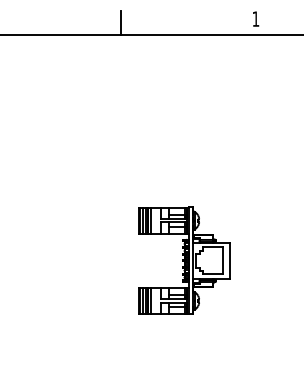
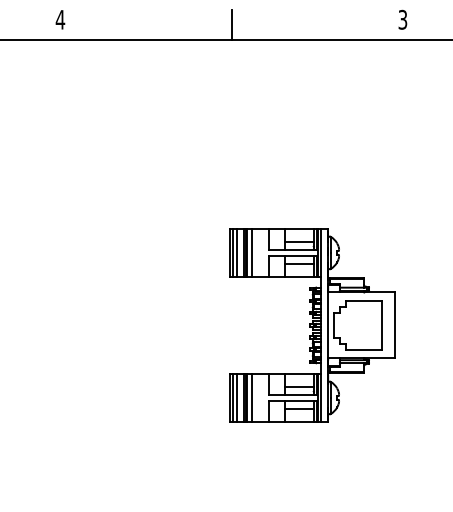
text: (255, 18) -> (402, 19), 1 -> 3
part: (184, 260) -> (312, 325), size x1.43

